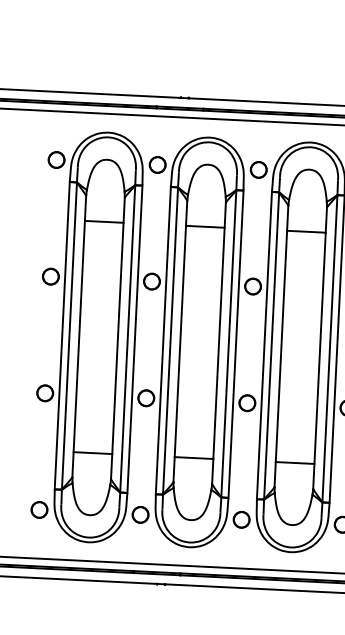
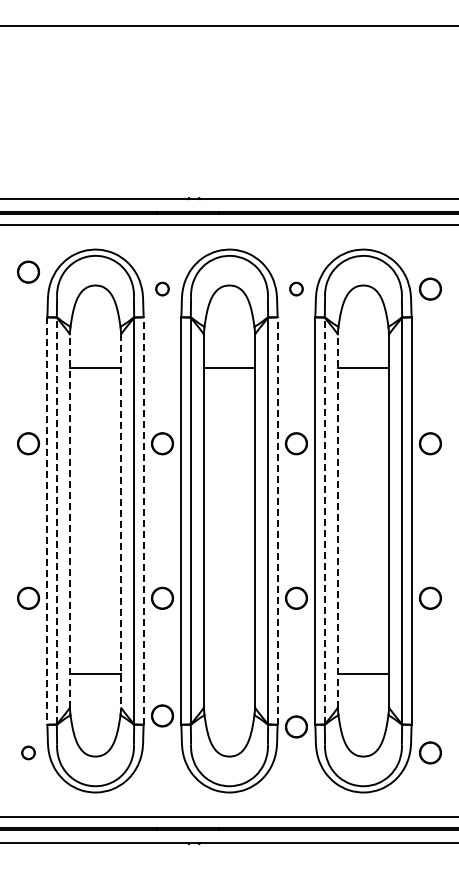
circle: (56, 159) -> (28, 271), moved
circle: (157, 164) -> (162, 288), size x0.6
circle: (258, 169) -> (296, 288), size x0.6
line: (69, 335) -> (56, 520), solid -> dashed
line: (62, 336) -> (47, 521), solid -> dashed
line: (78, 336) -> (69, 521), solid -> dashed
line: (118, 338) -> (121, 521), solid -> dashed
line: (134, 339) -> (143, 521), solid -> dashed
line: (235, 344) -> (277, 521), solid -> dashed
line: (271, 345) -> (324, 520), solid -> dashed
line: (281, 346) -> (337, 521), solid -> dashed
line: (194, 458) -> (229, 674), removed
circle: (39, 509) -> (28, 752), size x0.6
circle: (140, 514) -> (162, 715), moved
circle: (241, 519) -> (296, 726), moved

